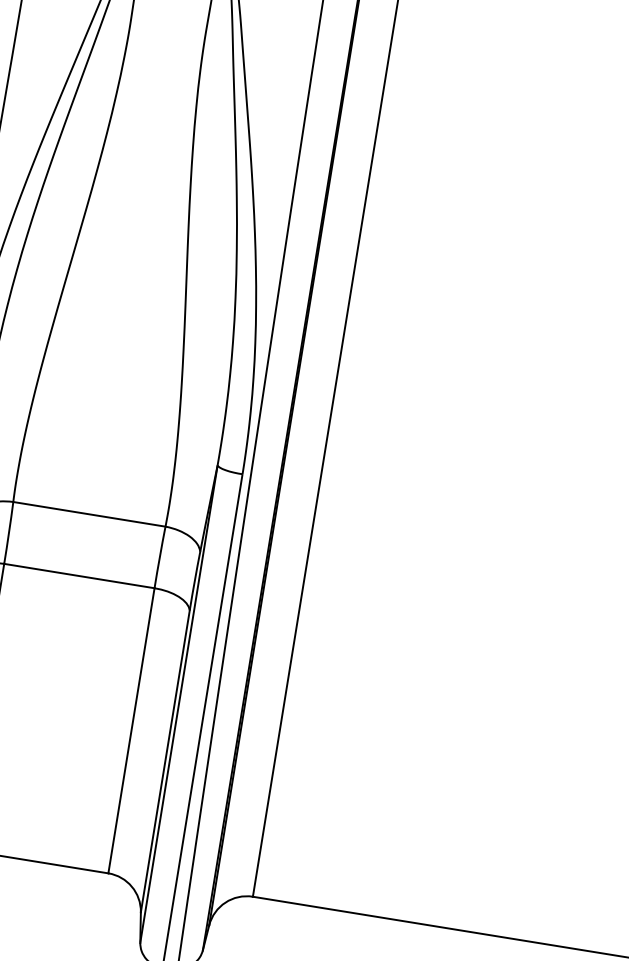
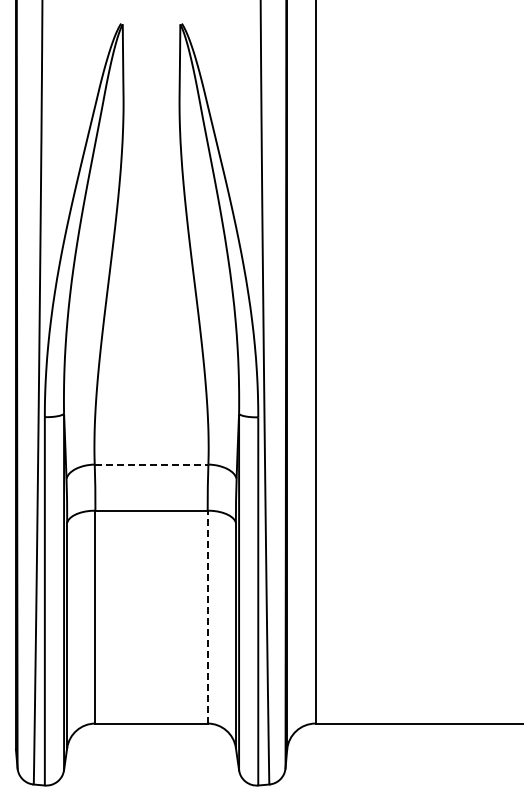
line: (89, 514) -> (151, 464), solid -> dashed
line: (131, 729) -> (207, 616), solid -> dashed

